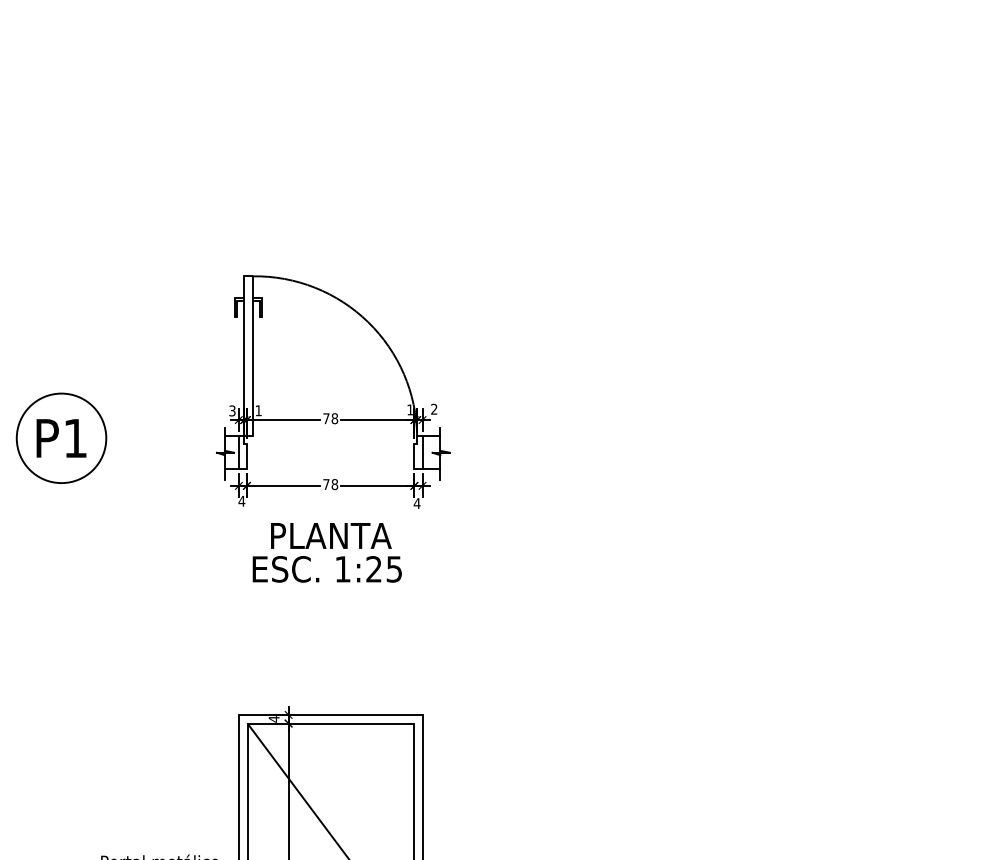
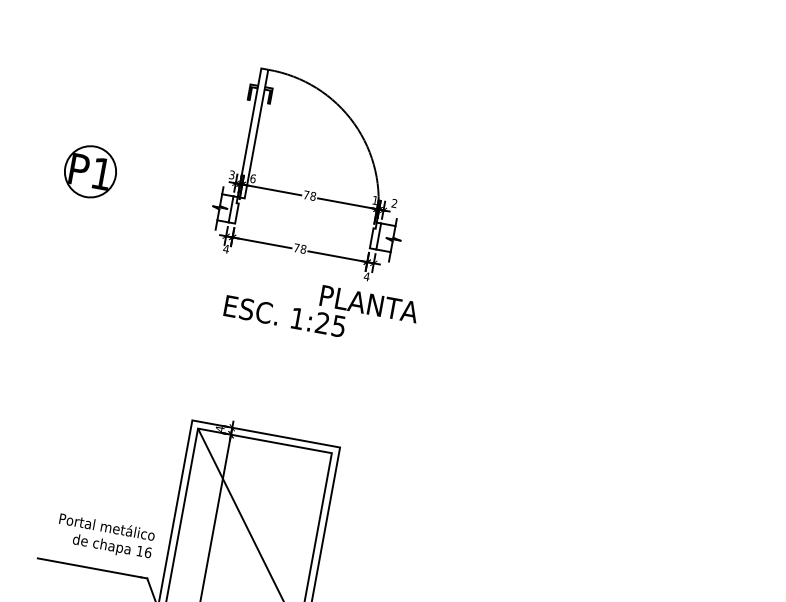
text: (258, 410) -> (253, 178), 1 -> 6
circle: (61, 438) -> (90, 171), size x0.7
text: (331, 535) -> (369, 303), moved

